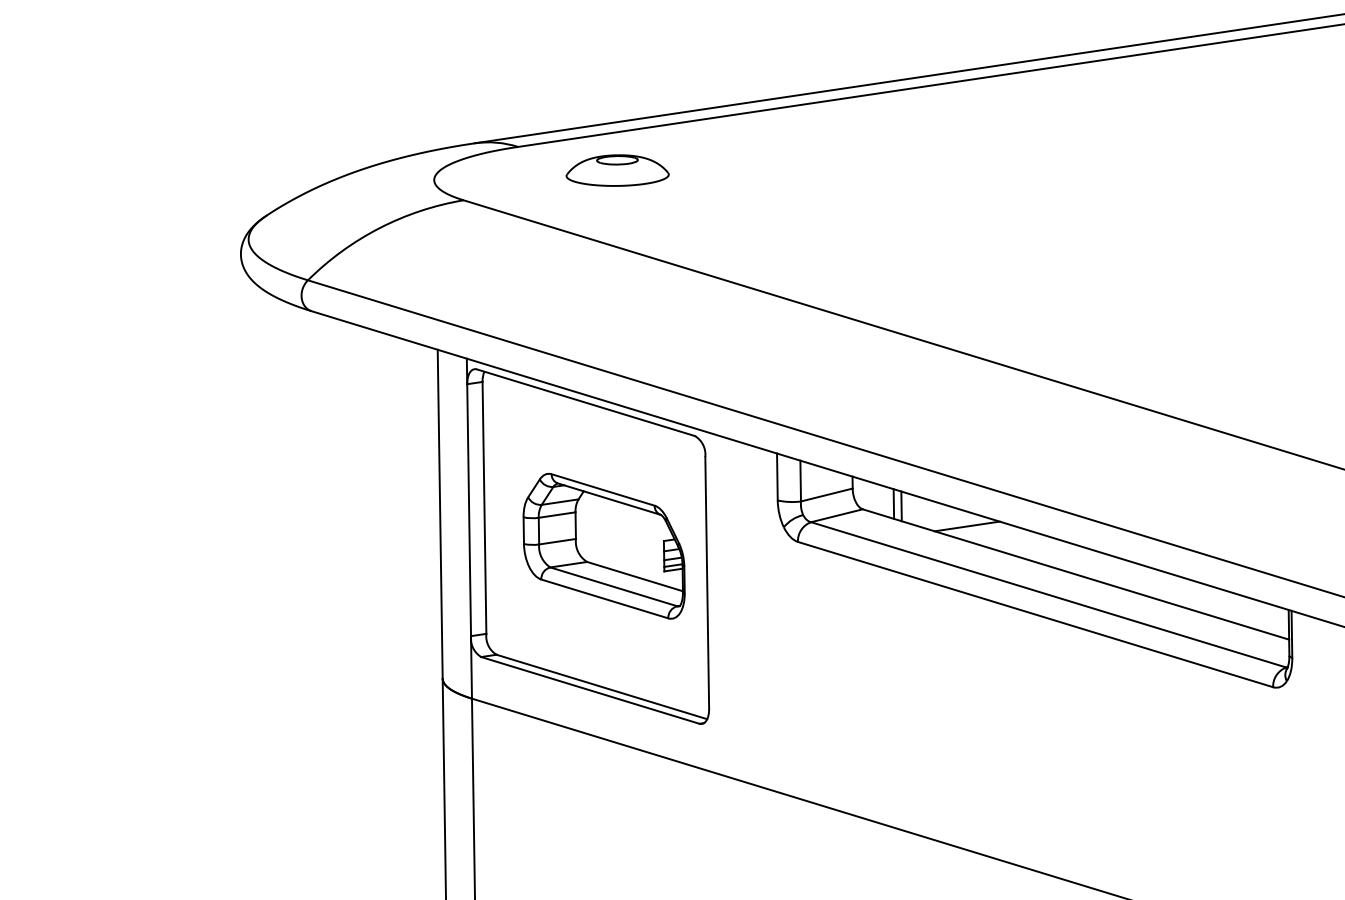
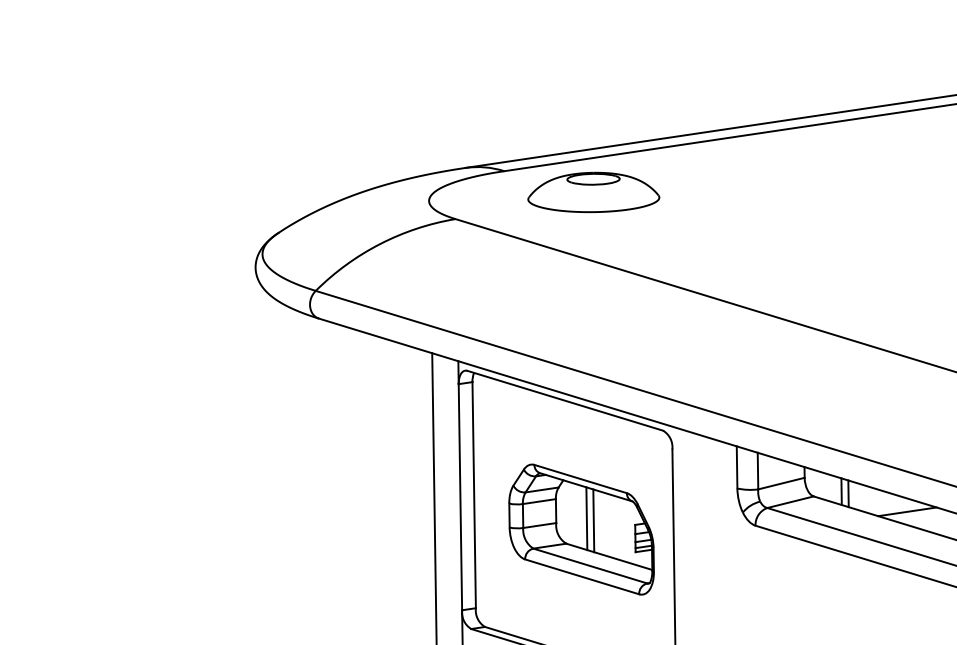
part: (617, 170) -> (593, 192), size x1.43
line: (609, 534) -> (586, 519), added
line: (617, 536) -> (593, 520), added

